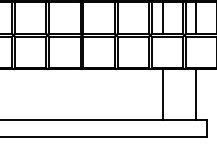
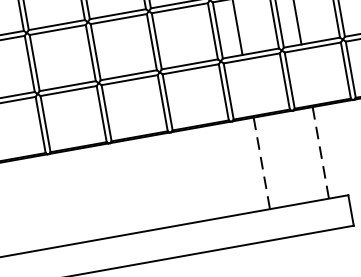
line: (162, 94) -> (261, 163), solid -> dashed
line: (195, 94) -> (320, 152), solid -> dashed

